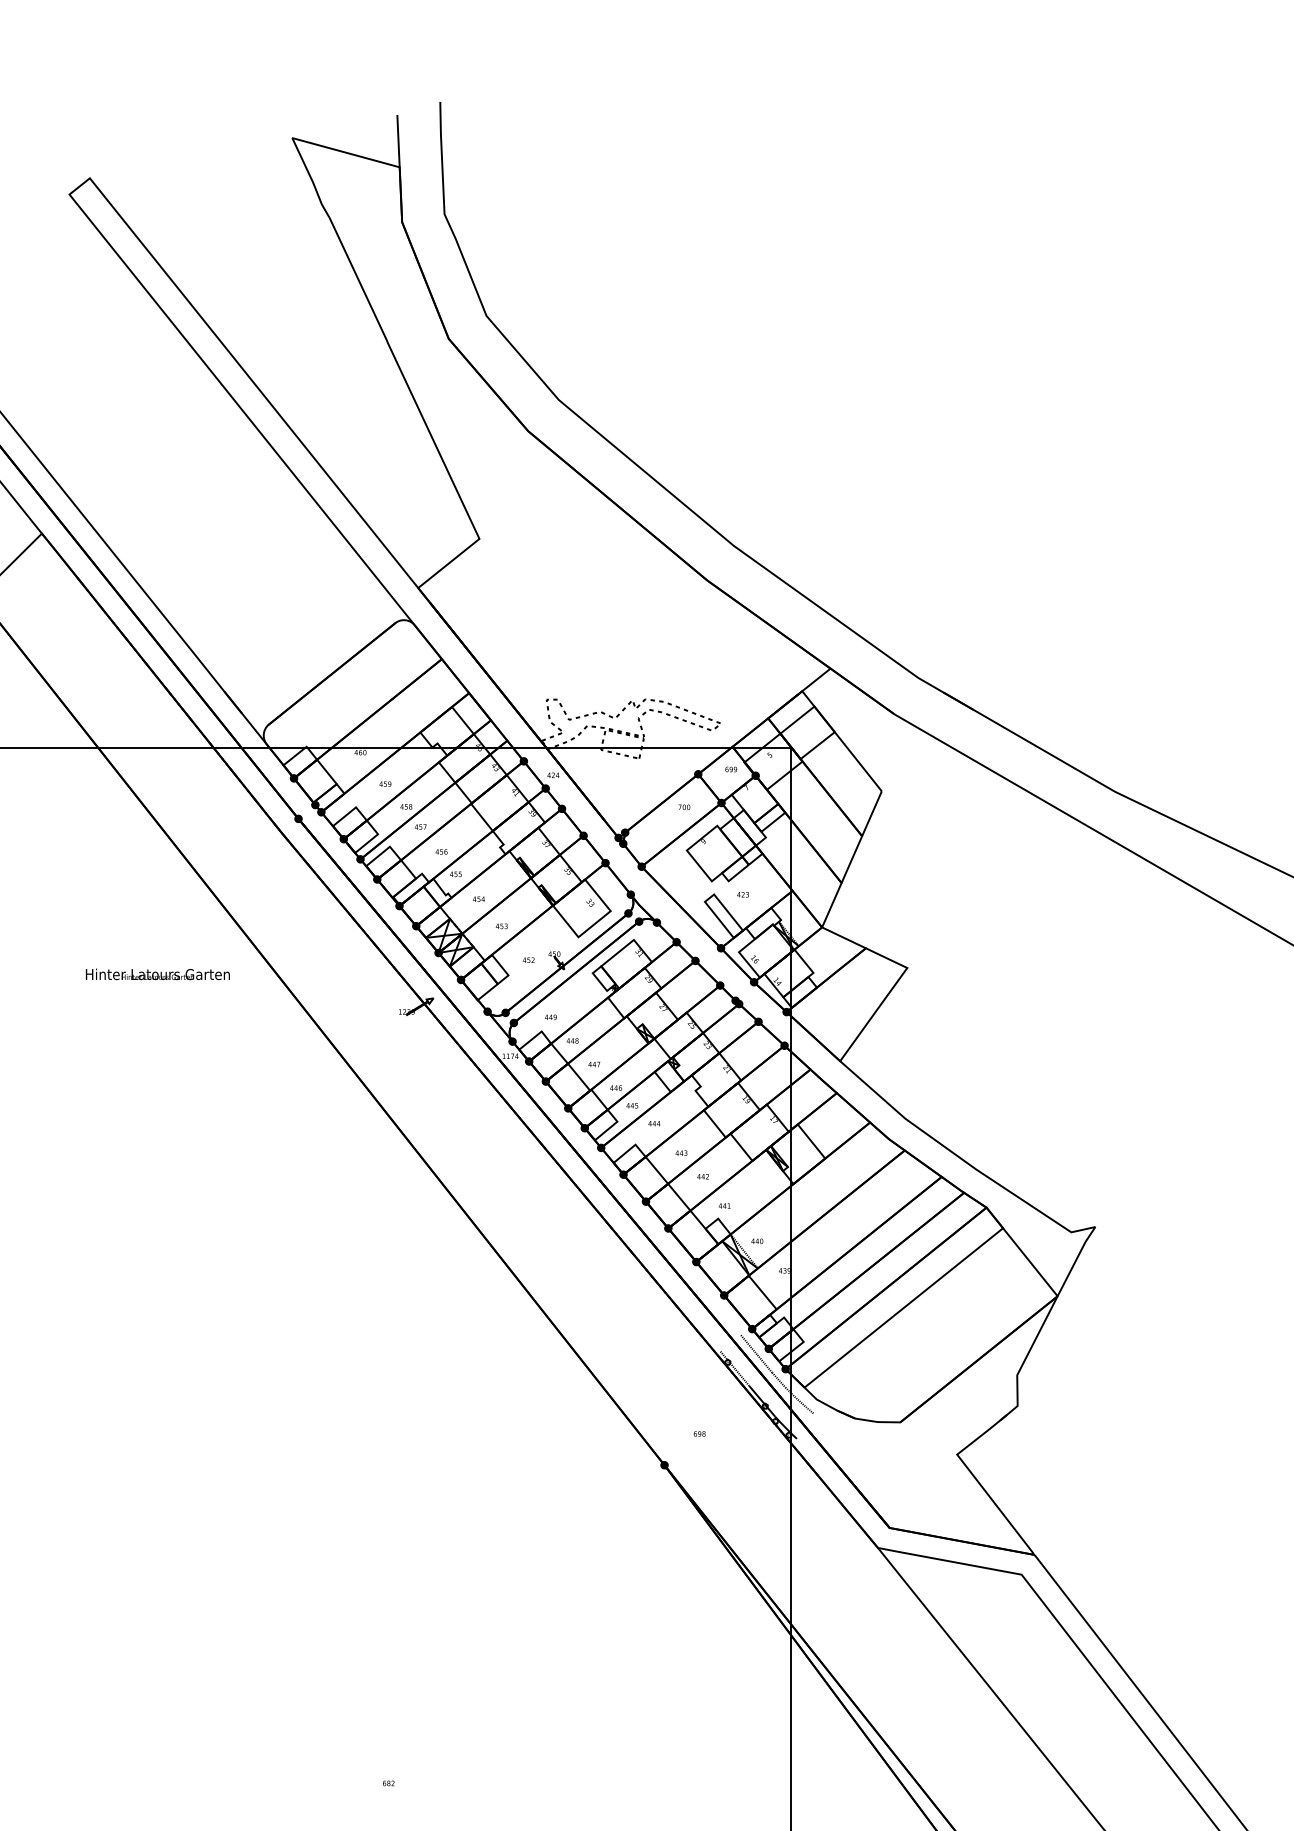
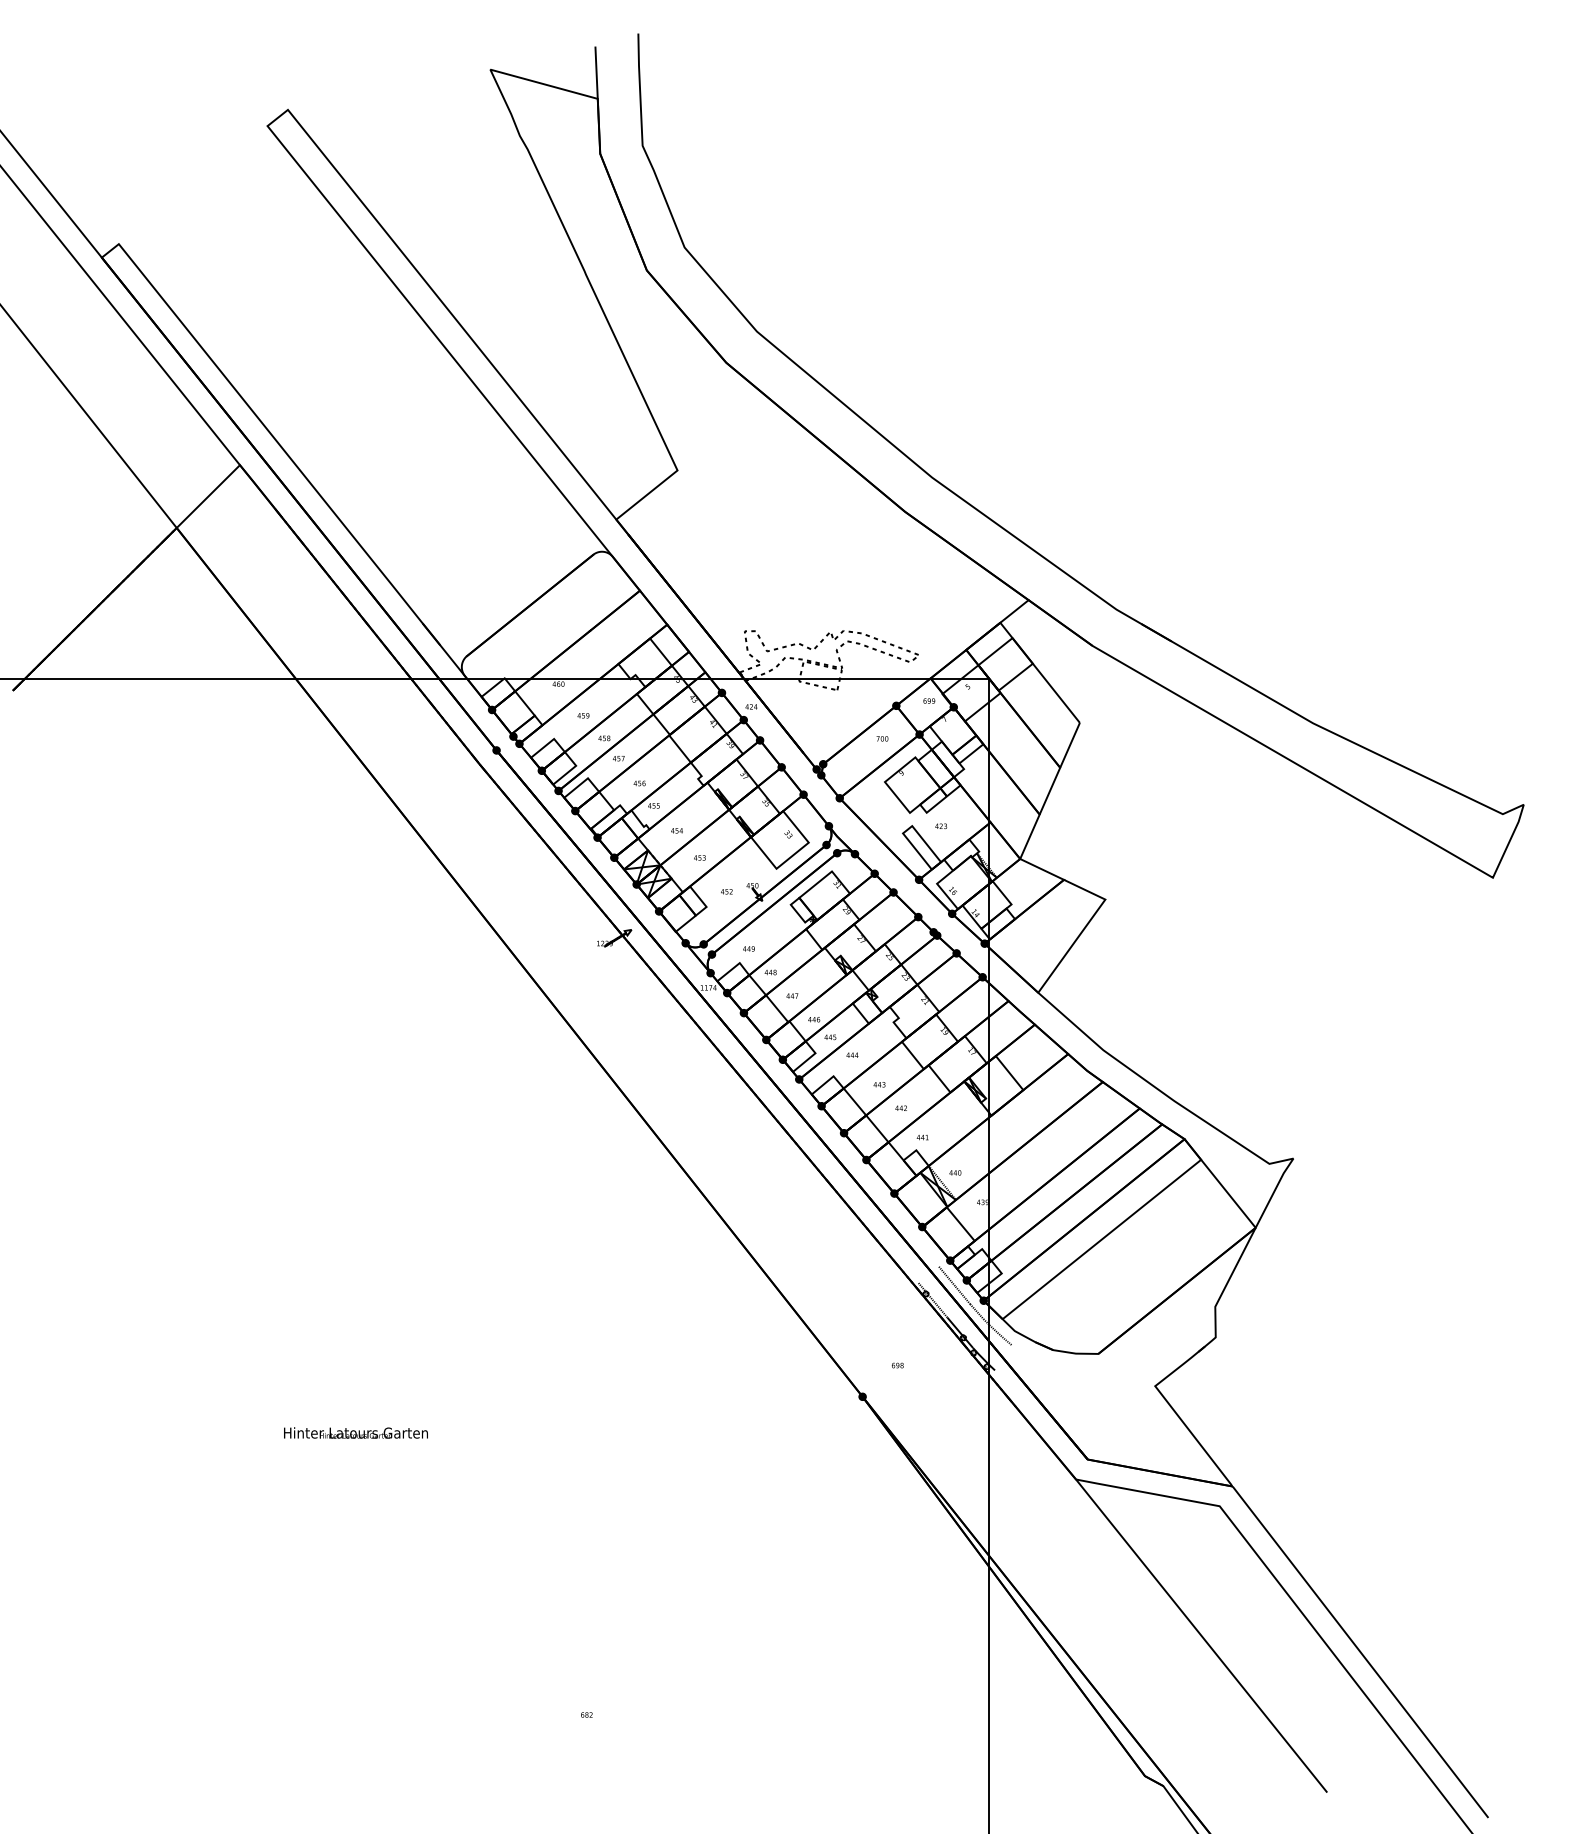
text: (157, 973) -> (355, 1432), moved

